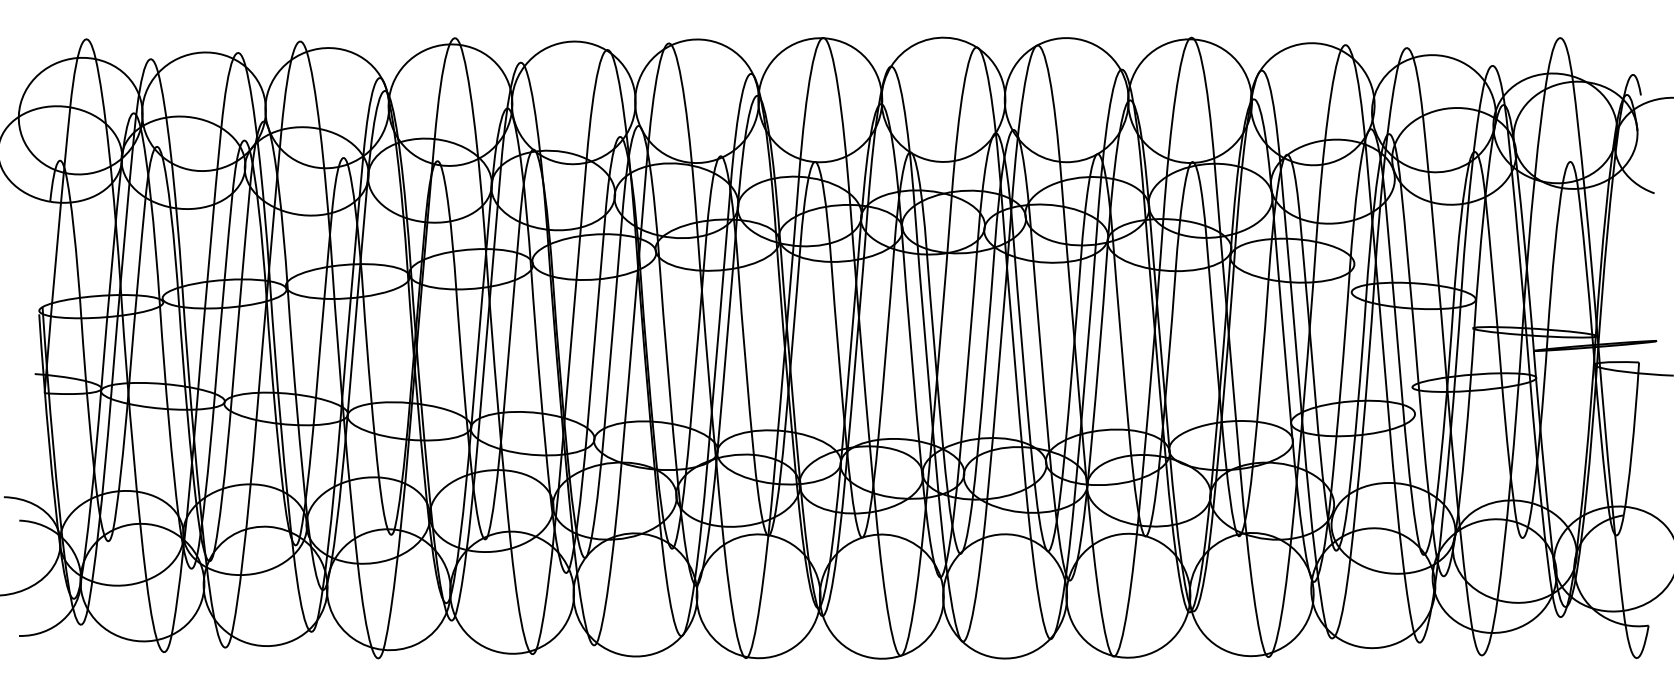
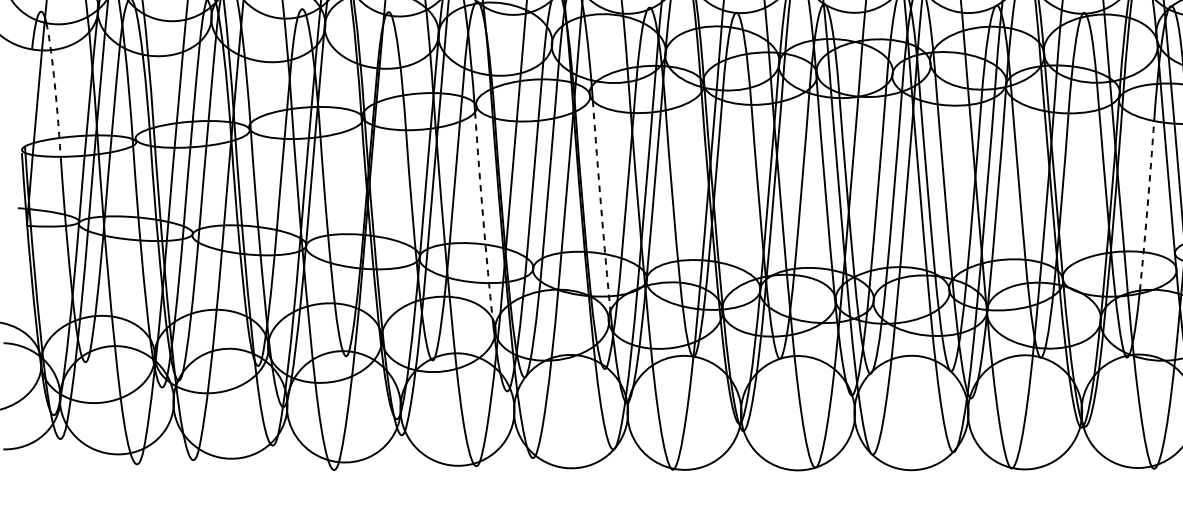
arc: (75, 244) -> (55, 88), solid -> dashed
arc: (668, 374) -> (601, 208), solid -> dashed
arc: (1261, 374) -> (1147, 208), solid -> dashed
arc: (540, 384) -> (483, 217), solid -> dashed

